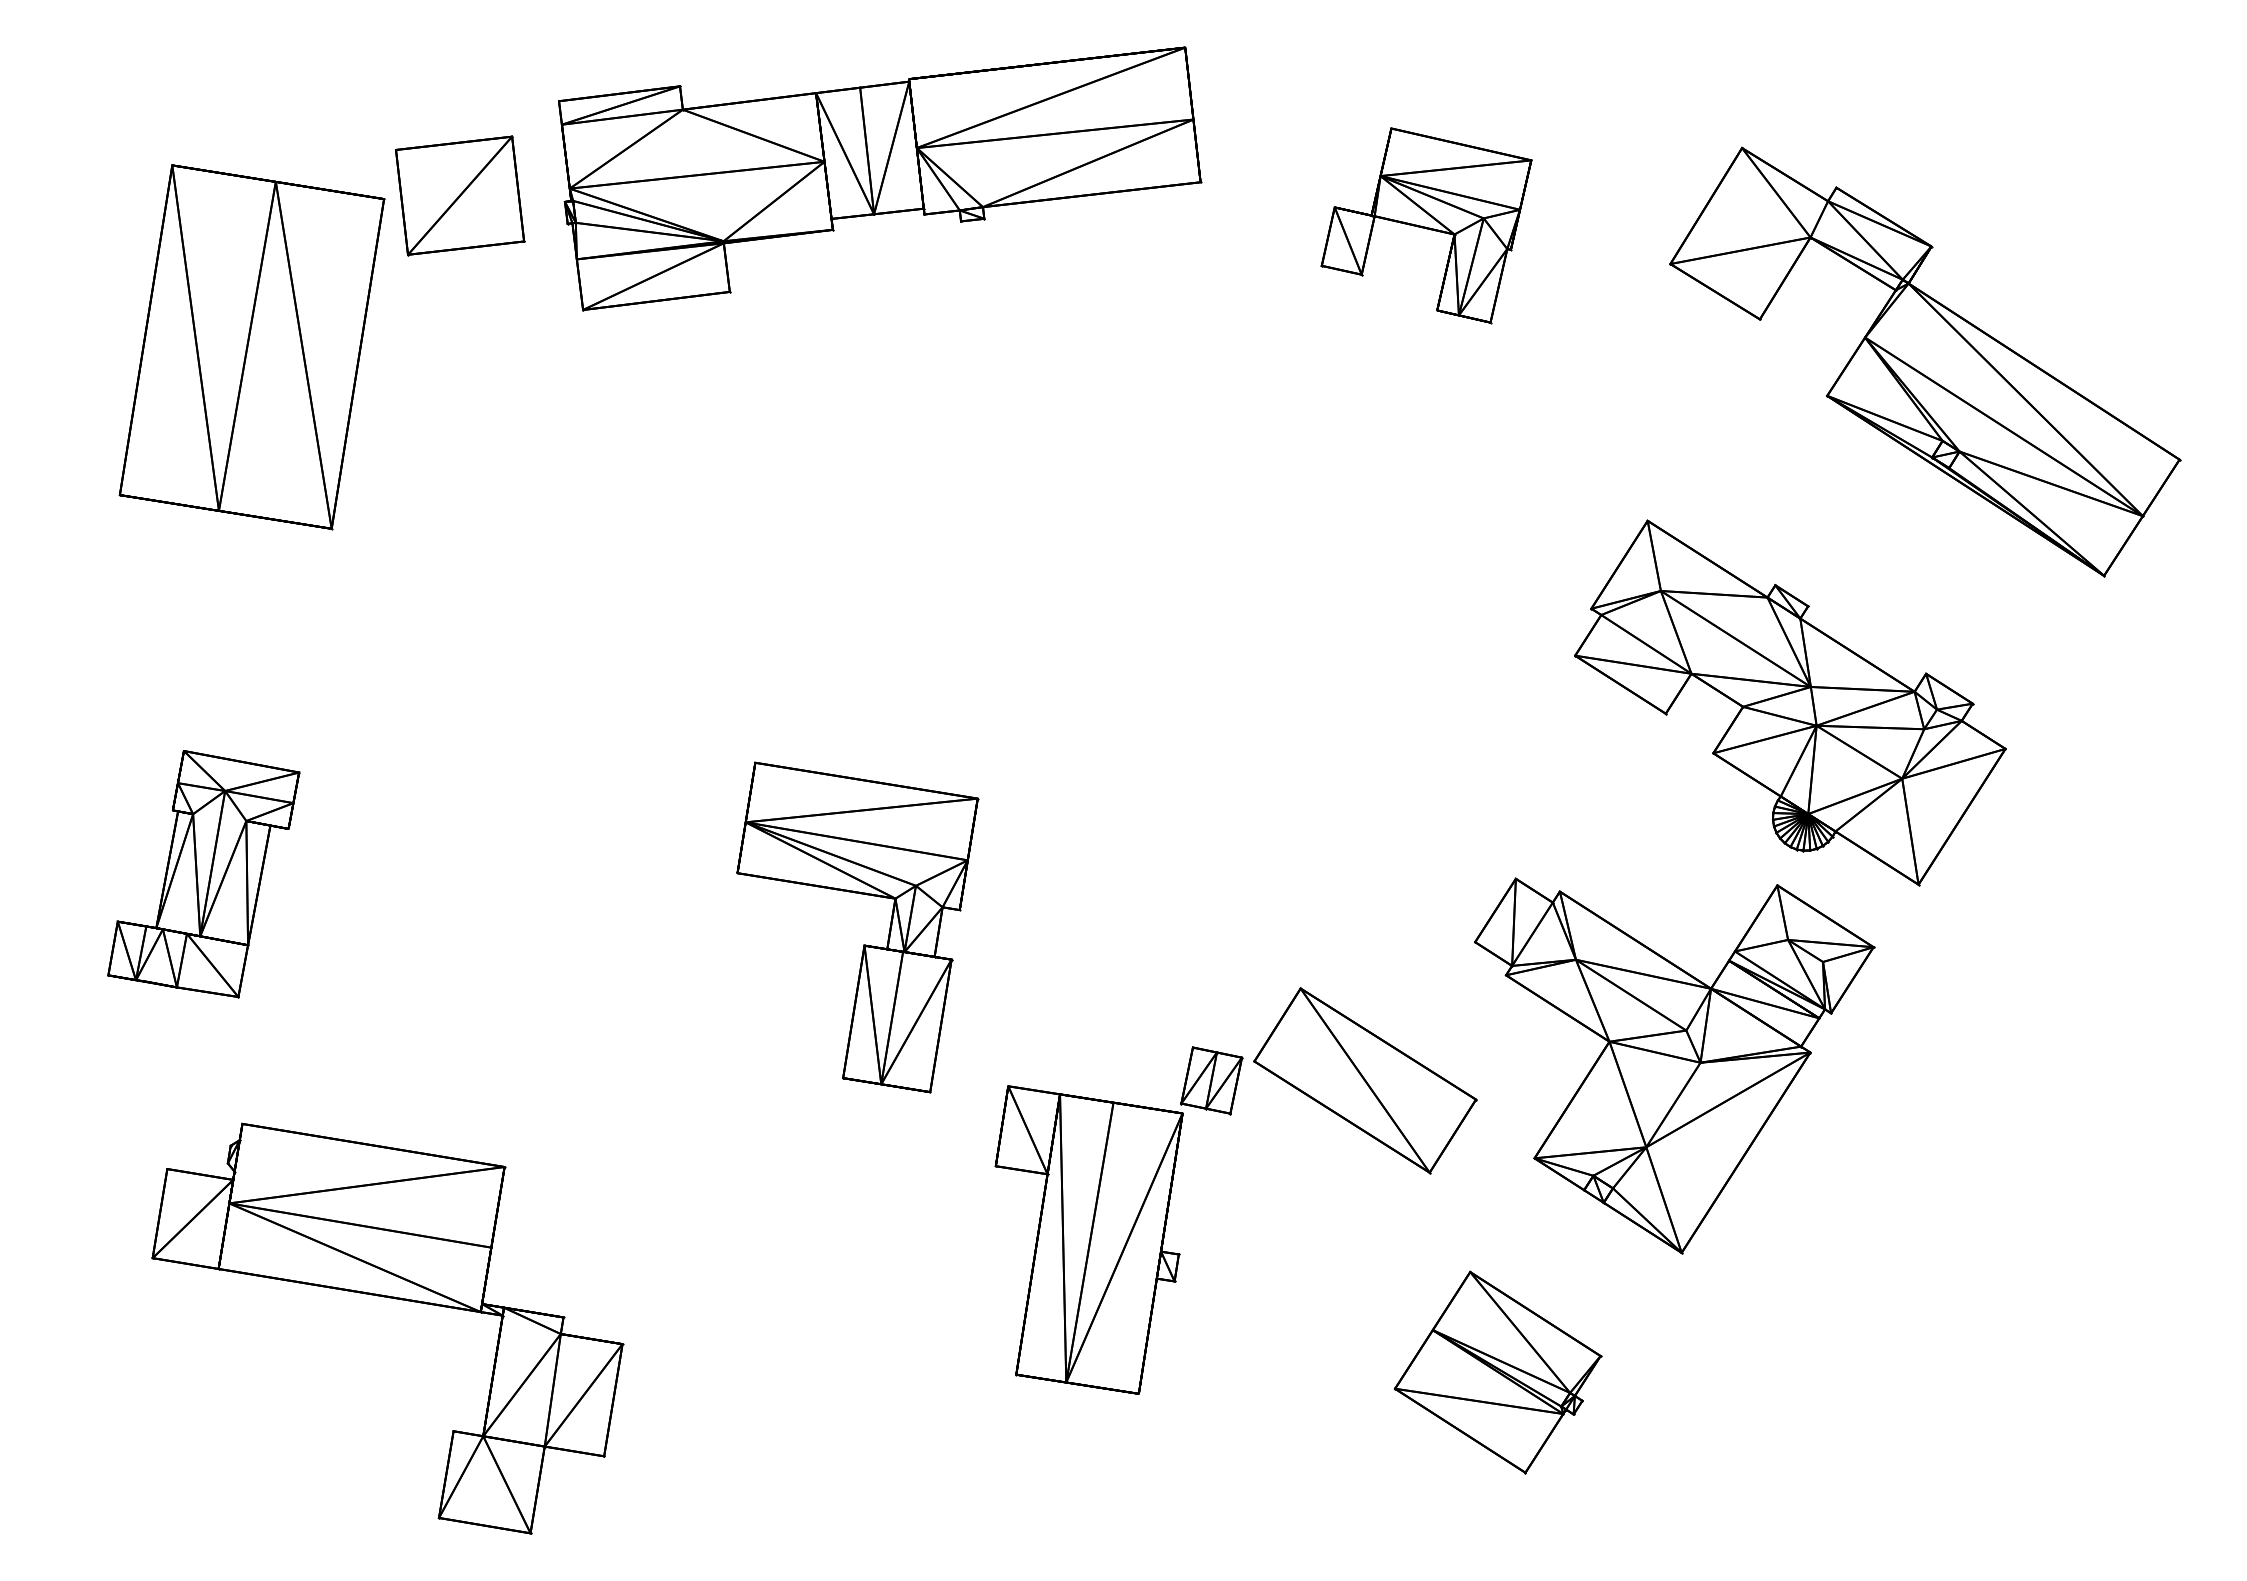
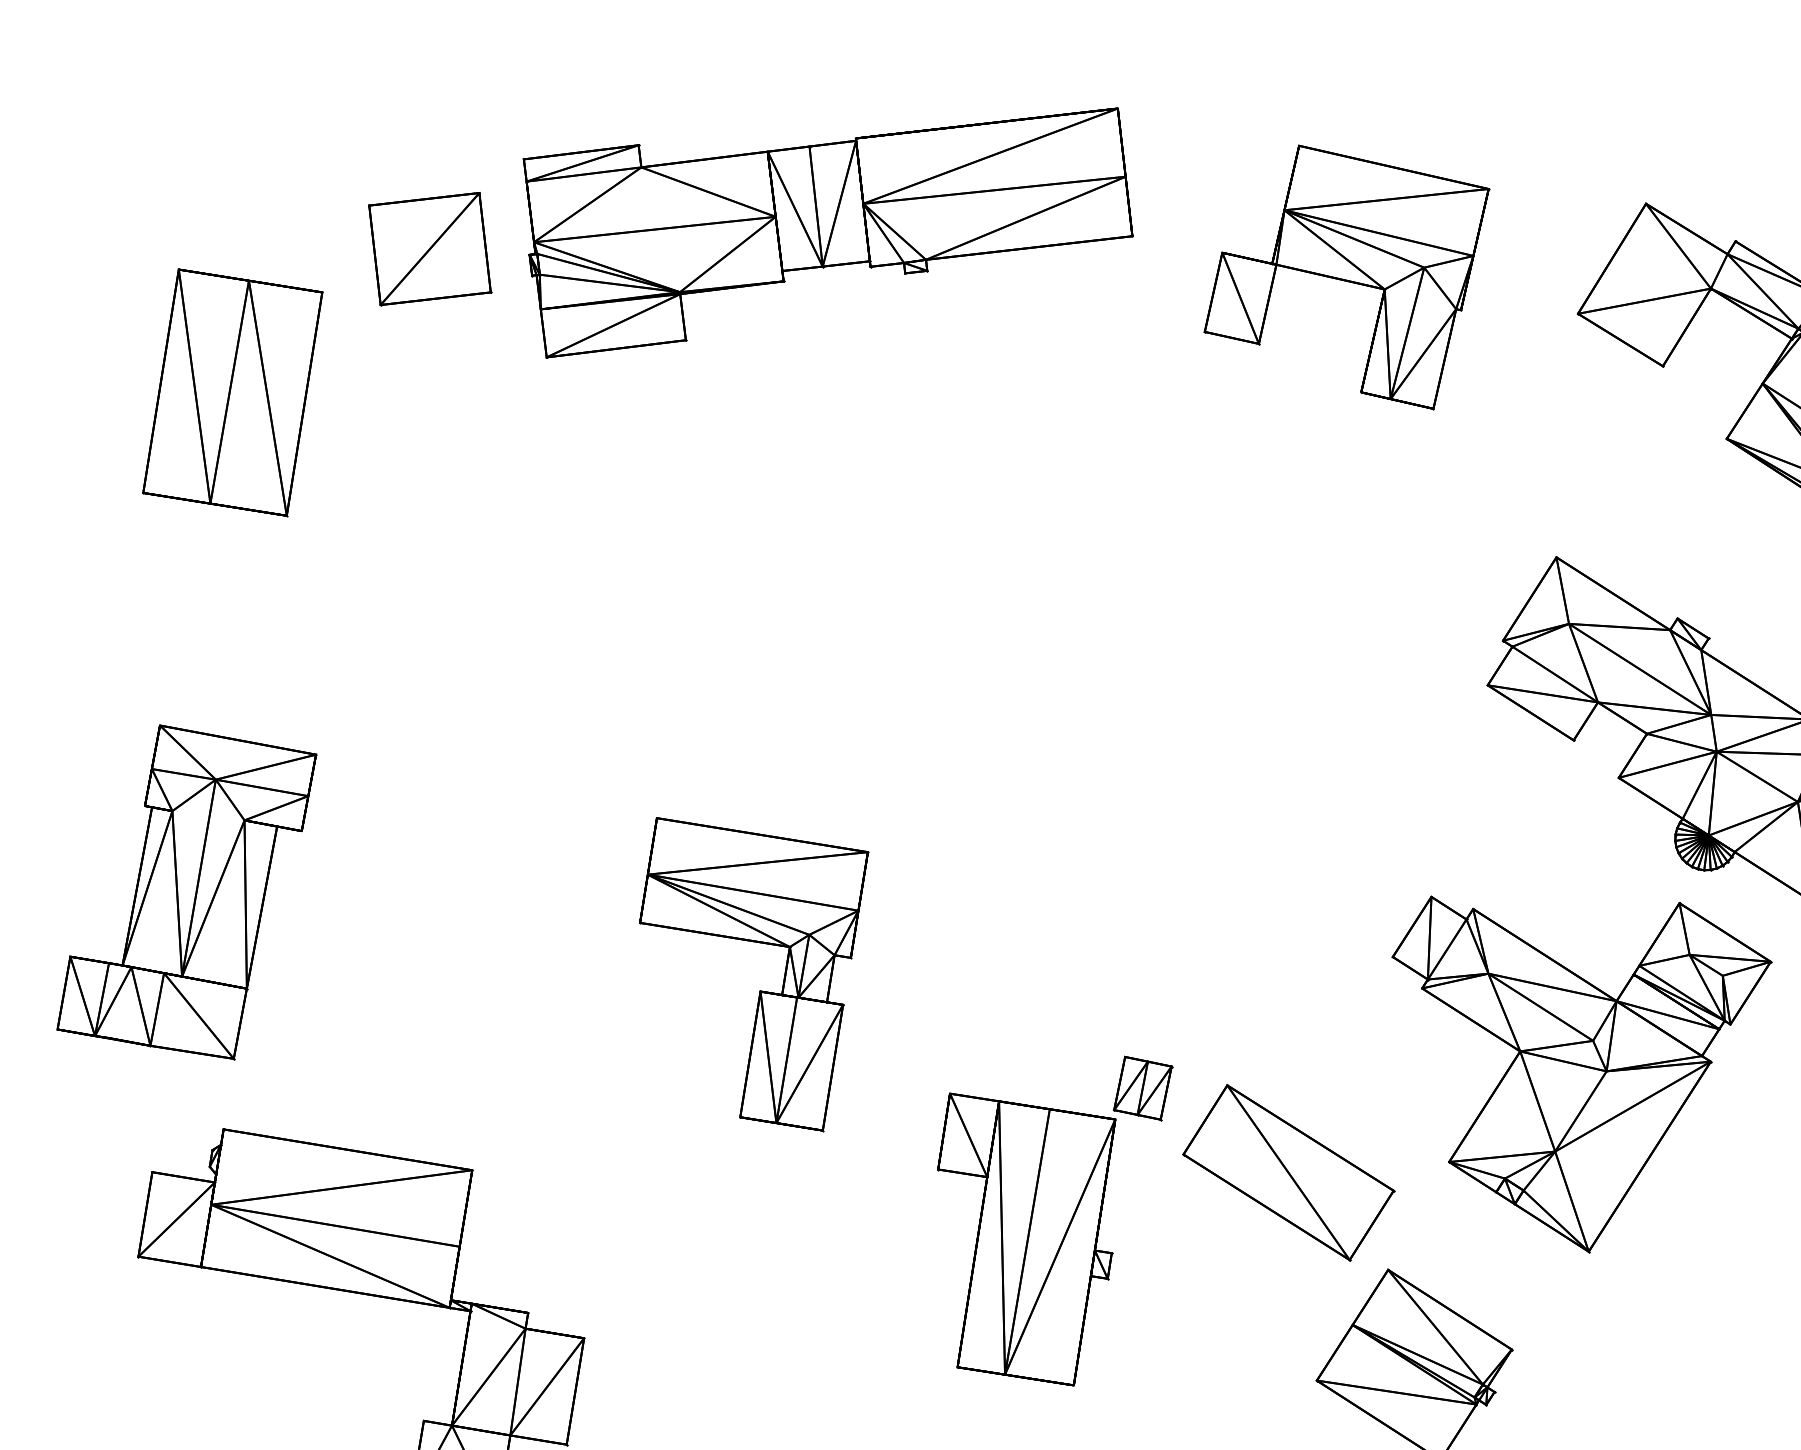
part: (1426, 225) -> (1346, 277), size x1.43
part: (252, 347) -> (233, 392), size x0.71
part: (203, 874) -> (186, 892), size x1.43
part: (863, 944) -> (759, 990), moved
part: (1365, 1080) -> (1288, 1172), moved

